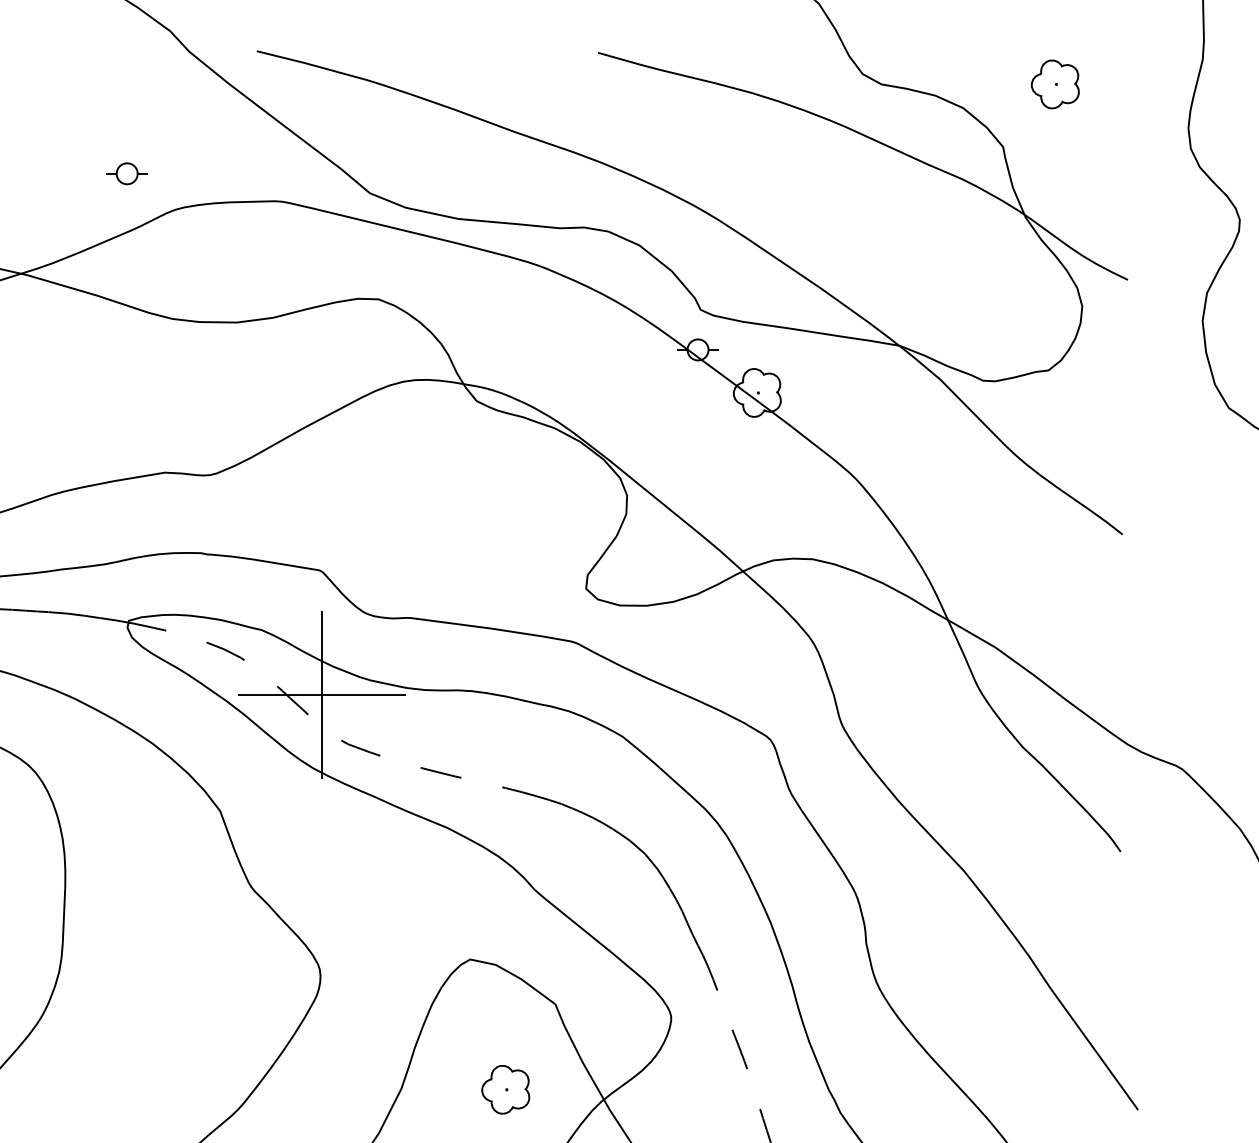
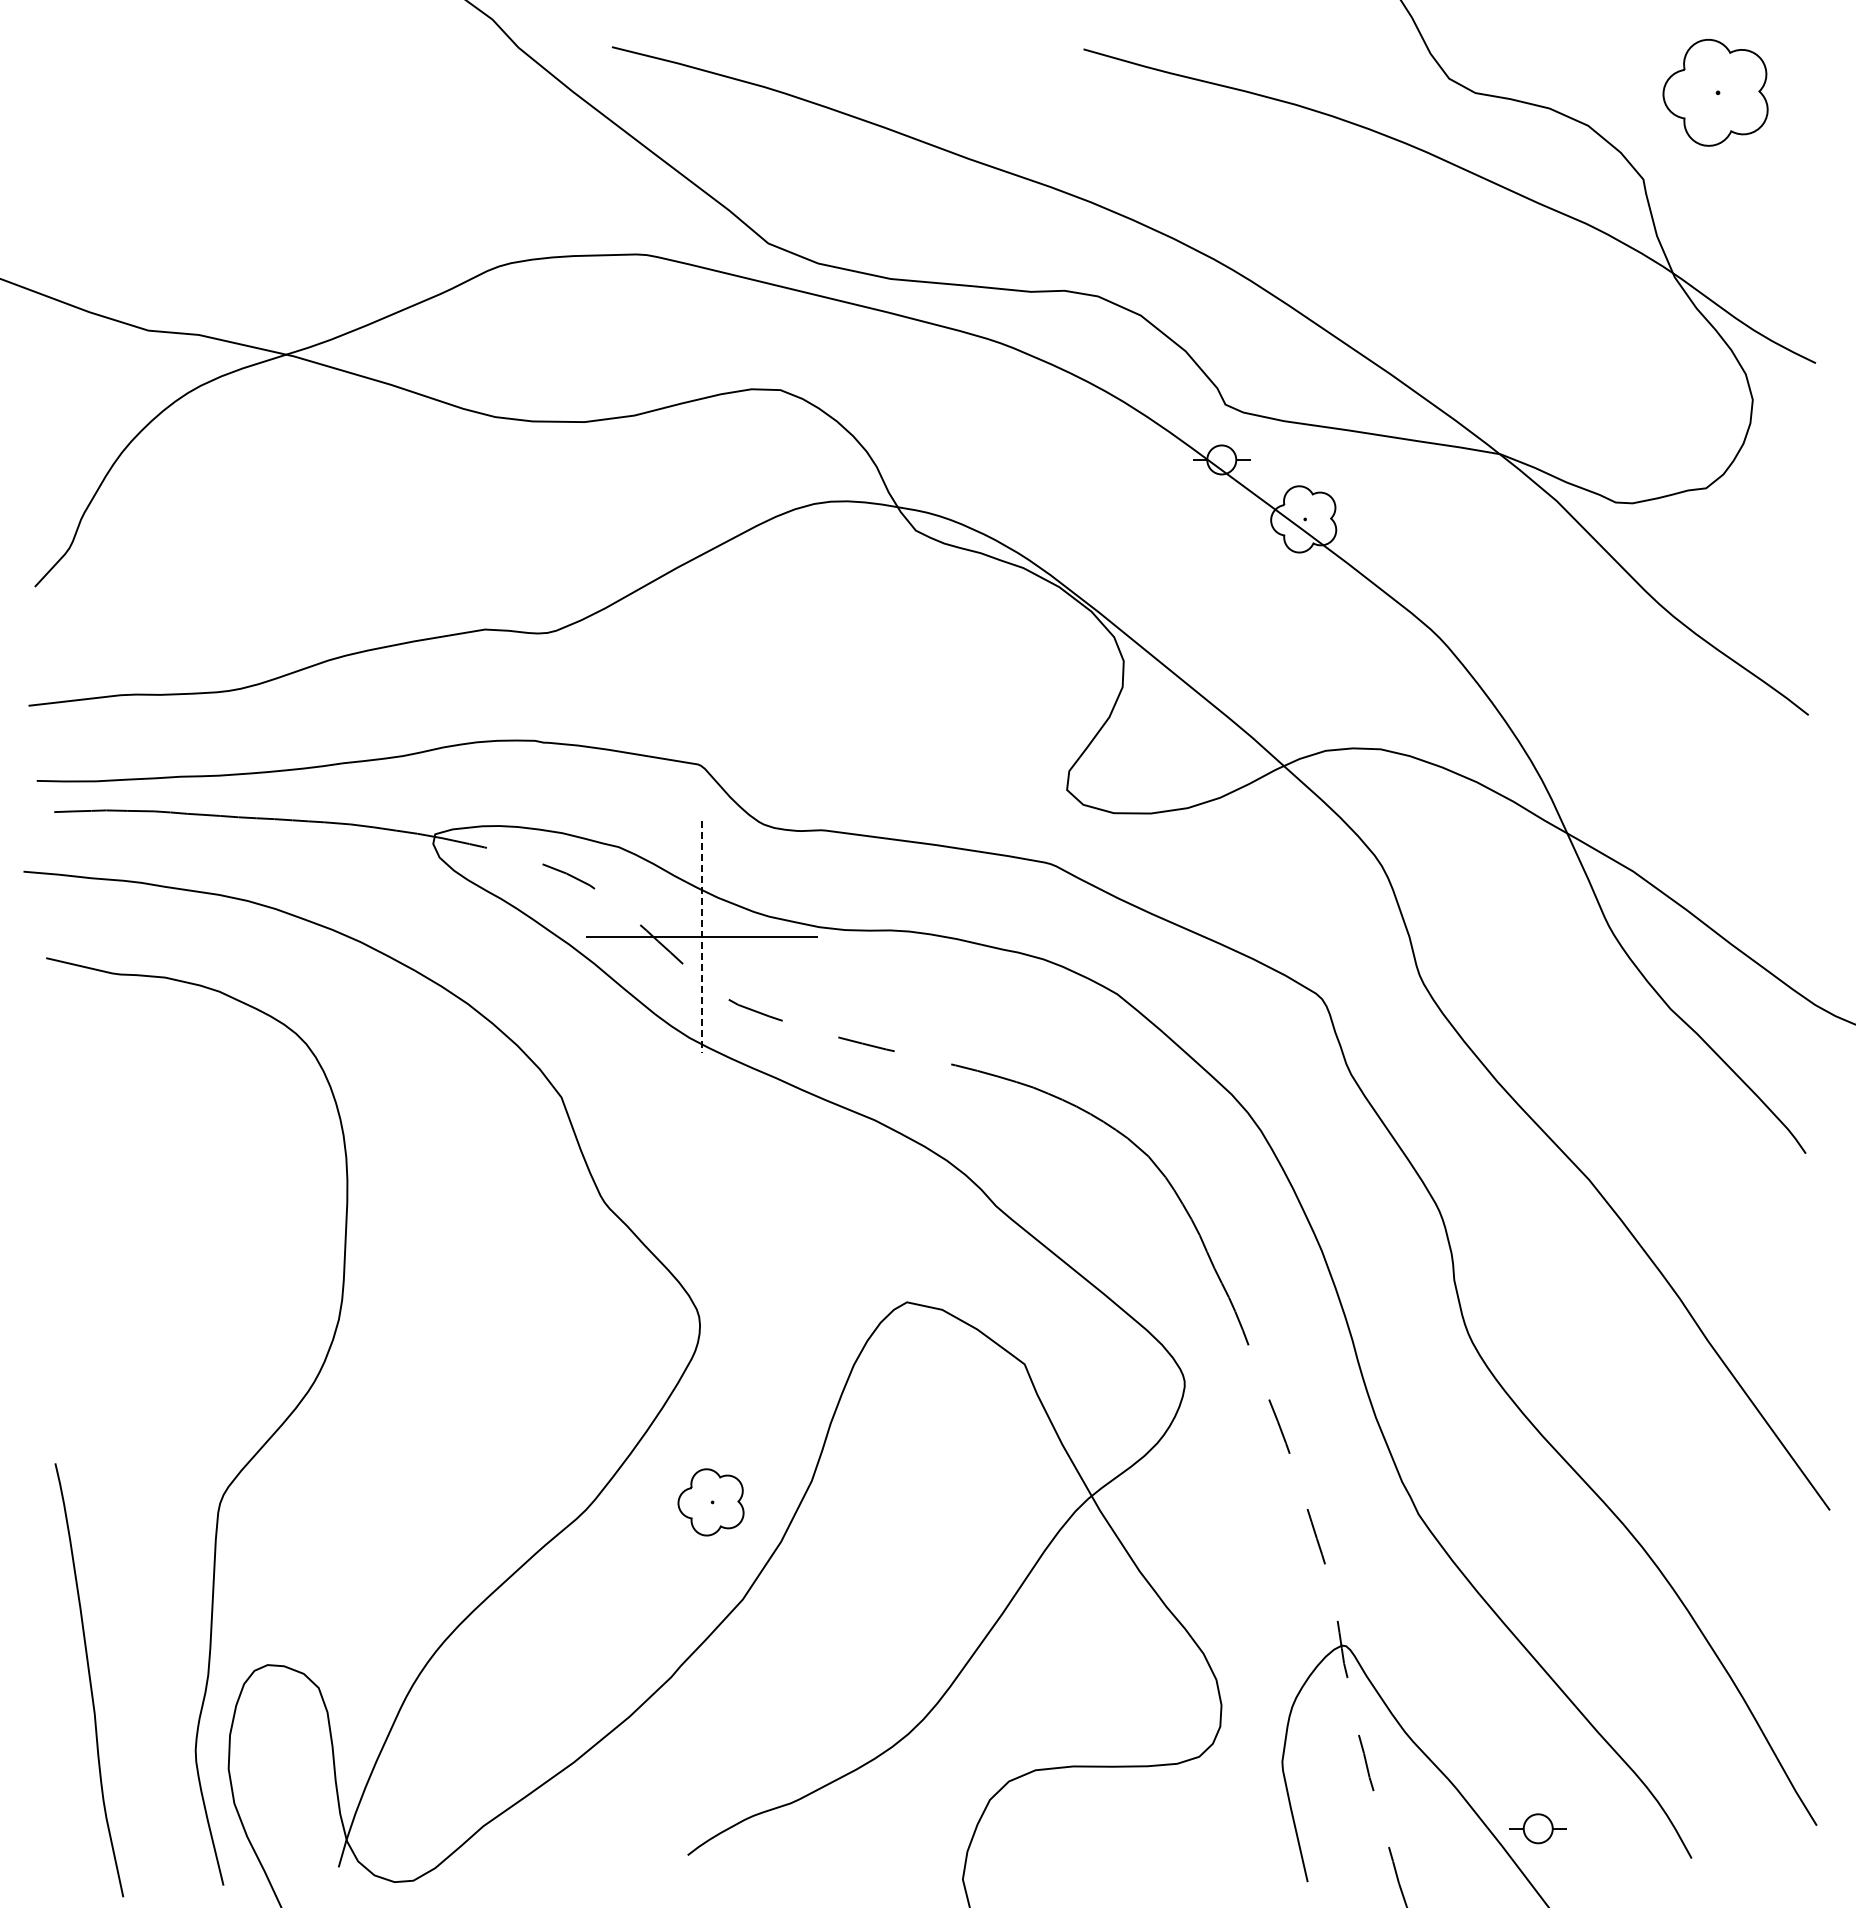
part: (1055, 84) -> (1715, 93), size x1.6
part: (126, 173) -> (432, 216), removed
line: (322, 695) -> (702, 937), solid -> dashed
part: (505, 1089) -> (710, 1502), moved

